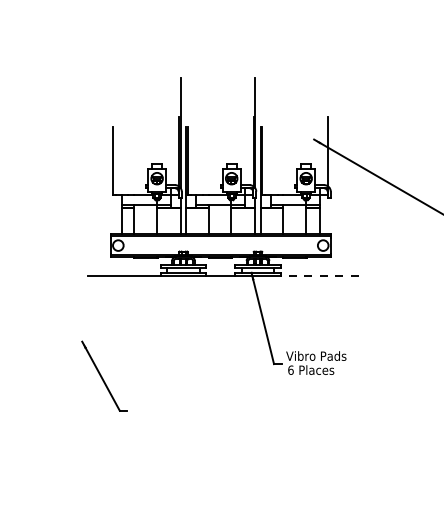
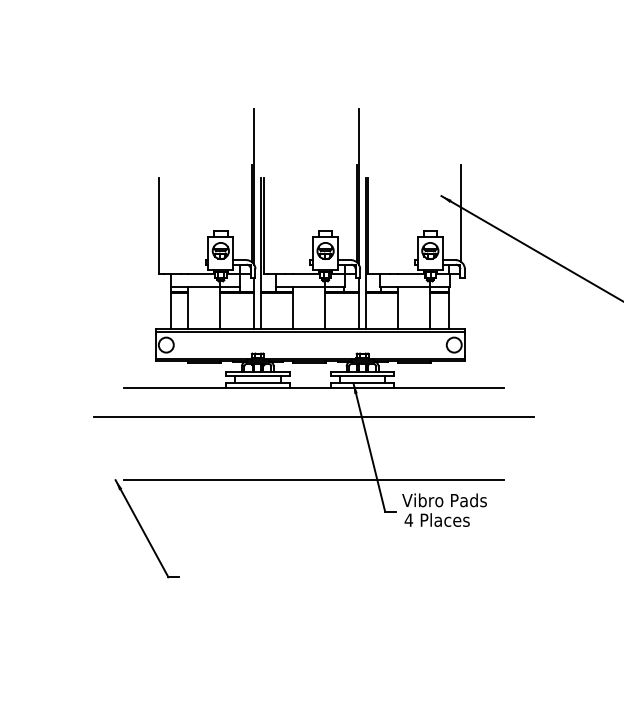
line: (319, 276) -> (449, 388), dashed -> solid
line: (223, 296) -> (314, 416), added
line: (223, 341) -> (314, 479), added
text: (290, 369) -> (408, 519), 6 -> 4

